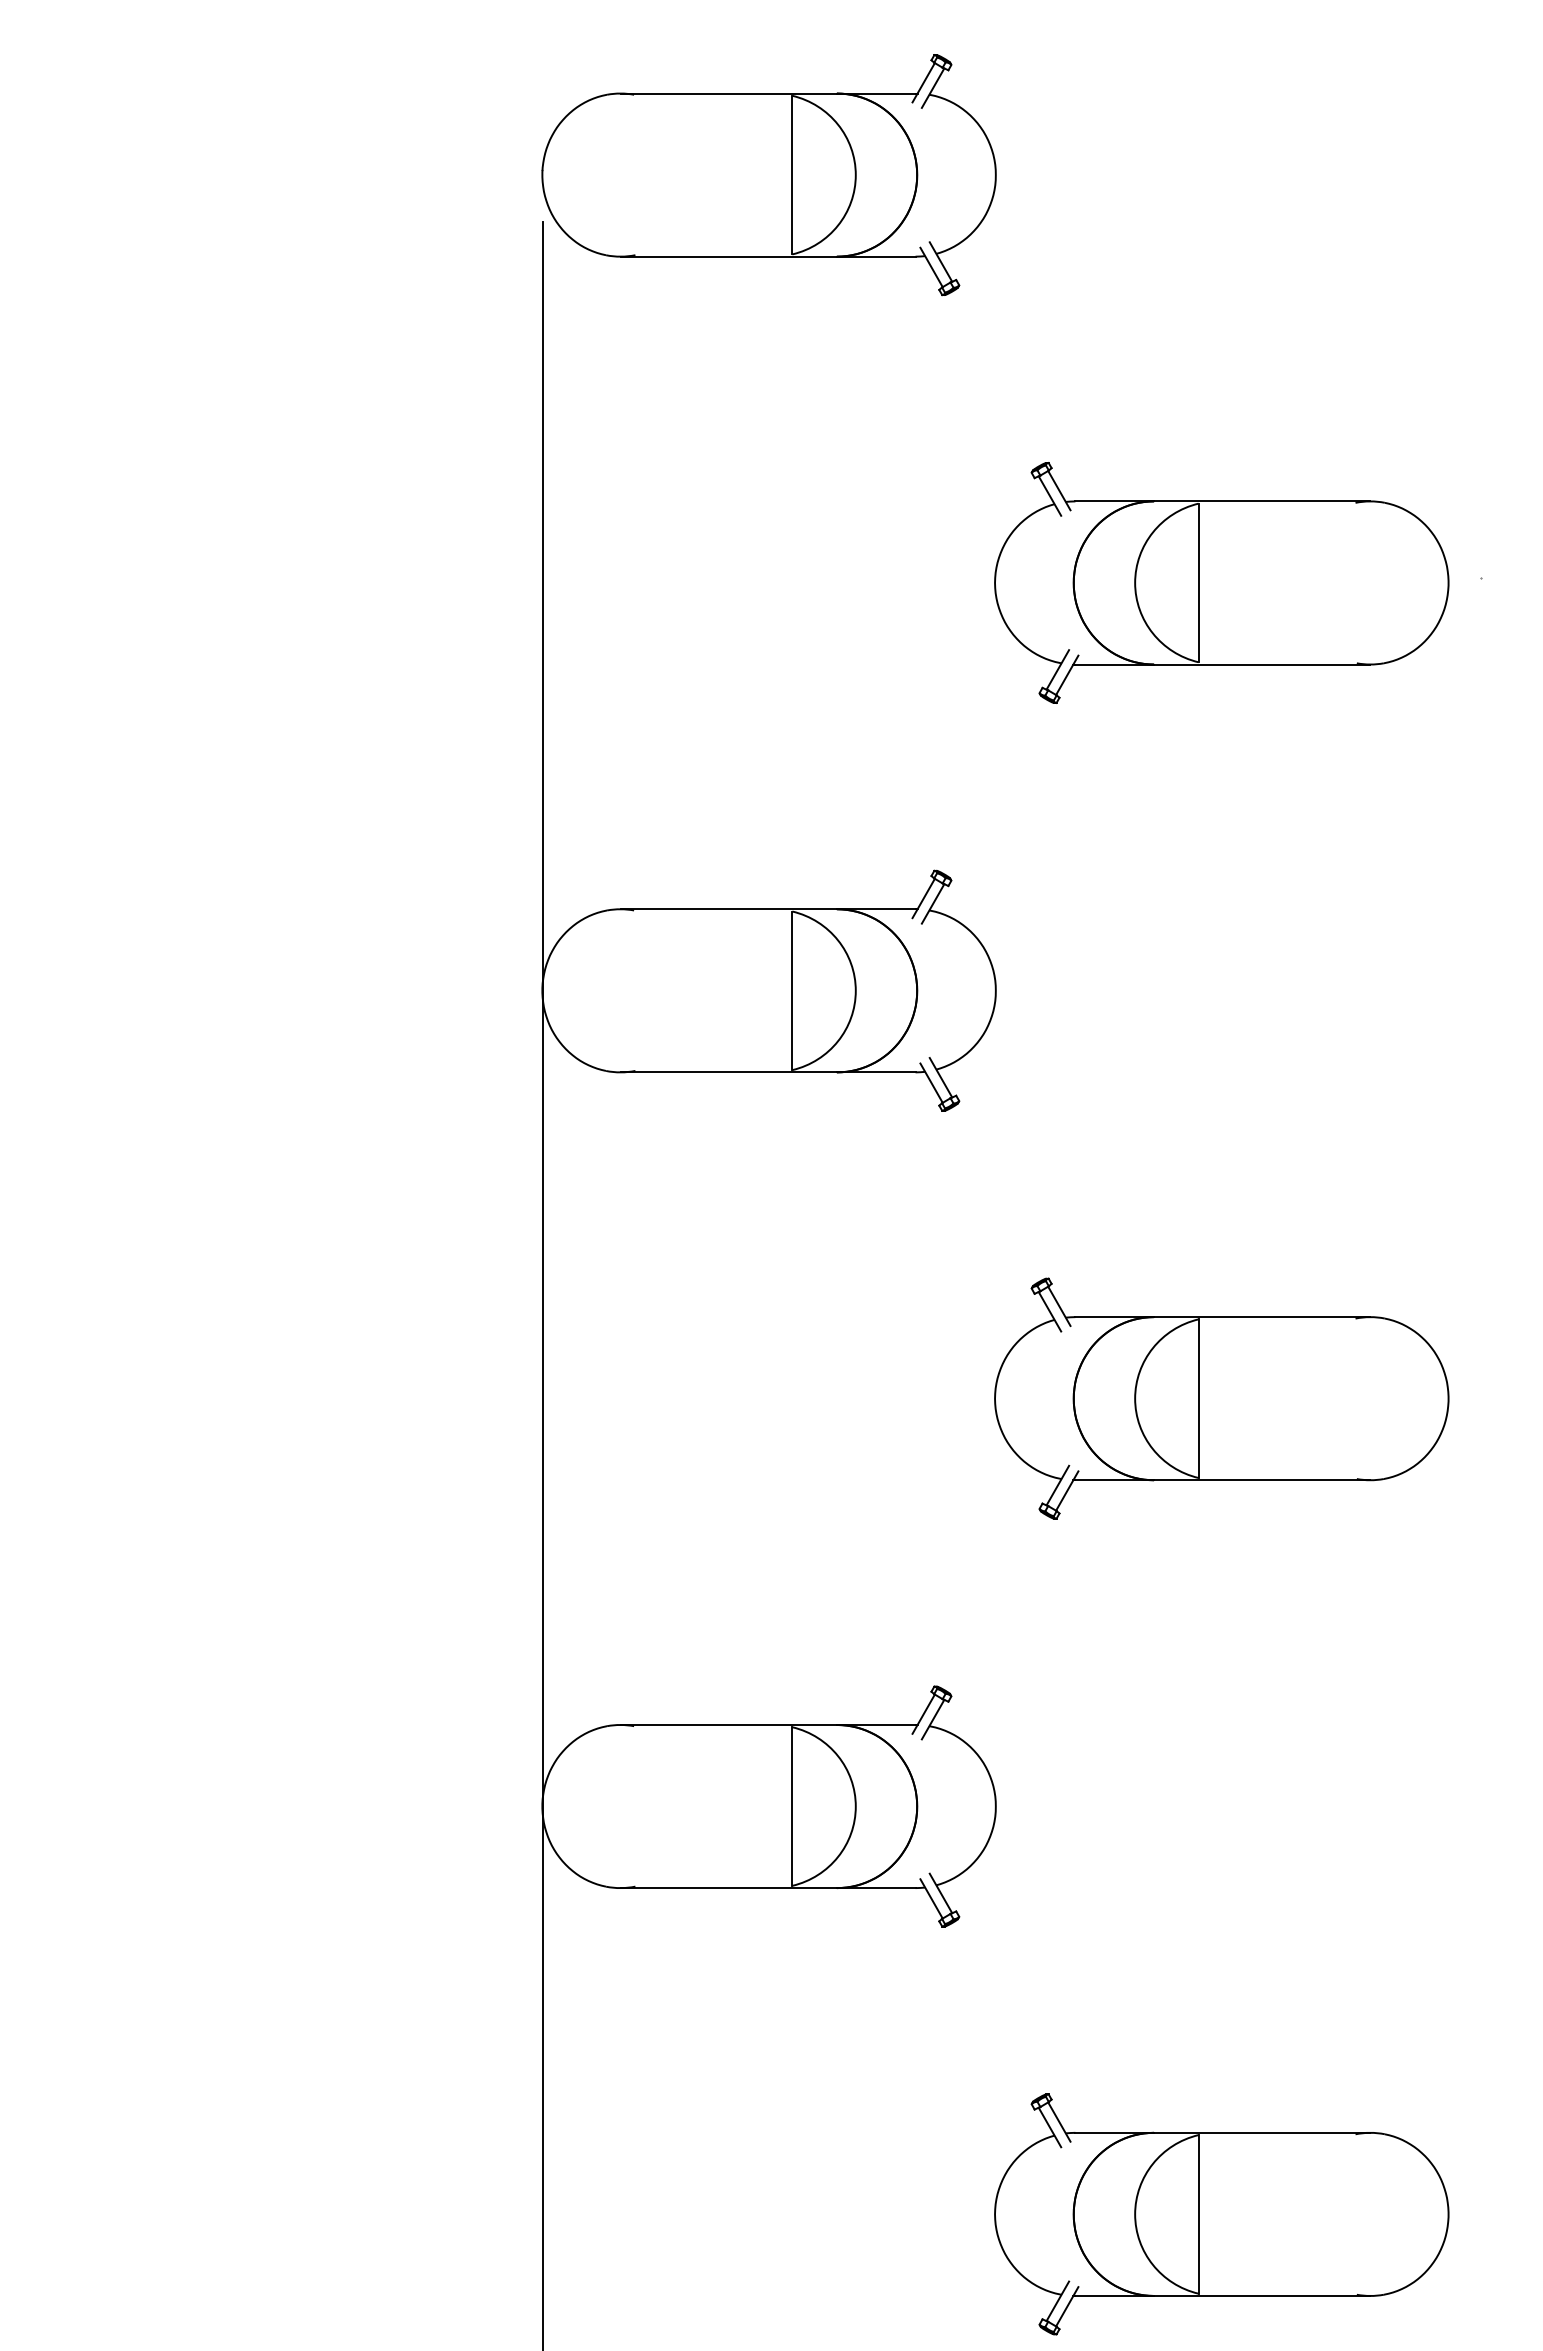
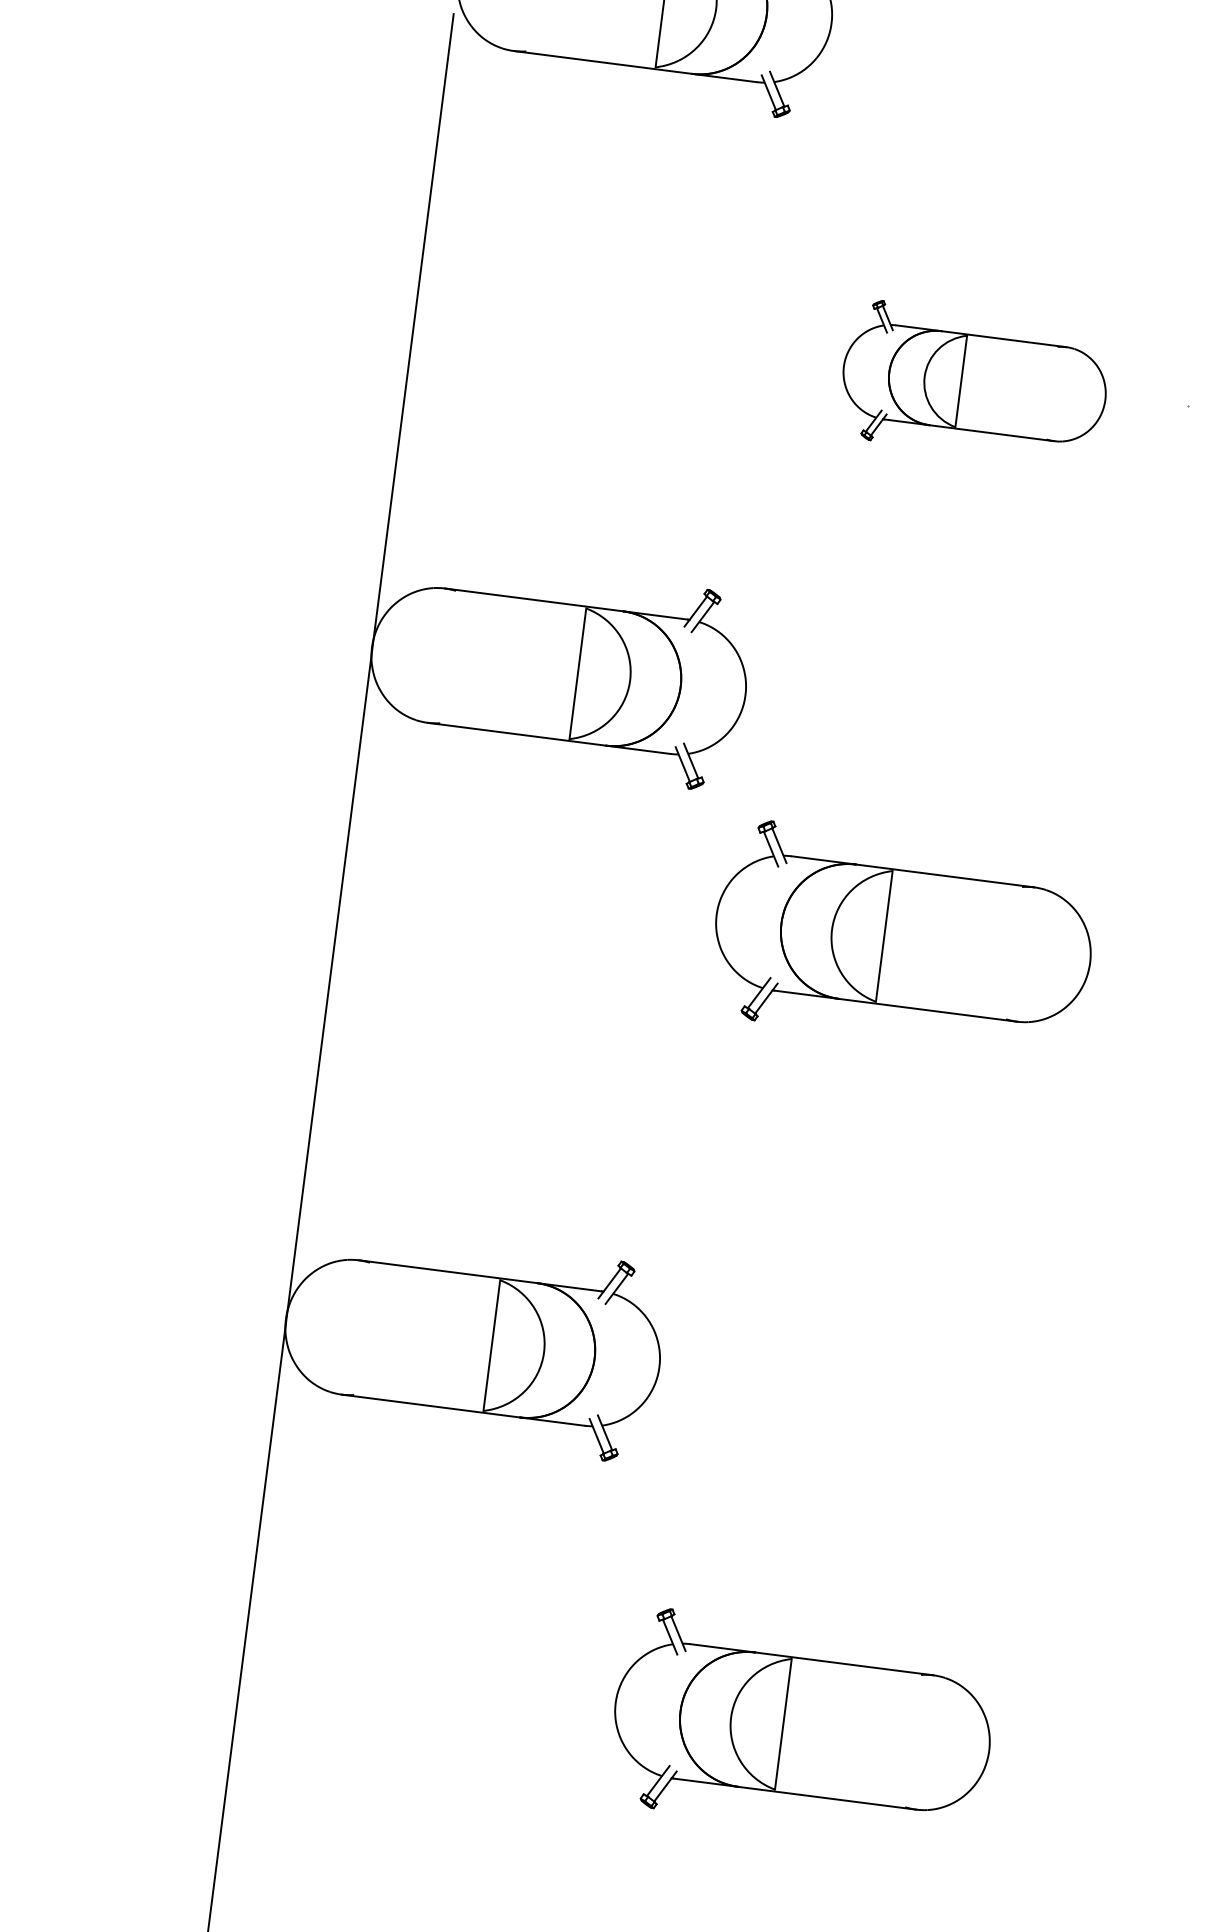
part: (1221, 582) -> (974, 382), size x0.7
part: (1221, 1398) -> (903, 938), moved

